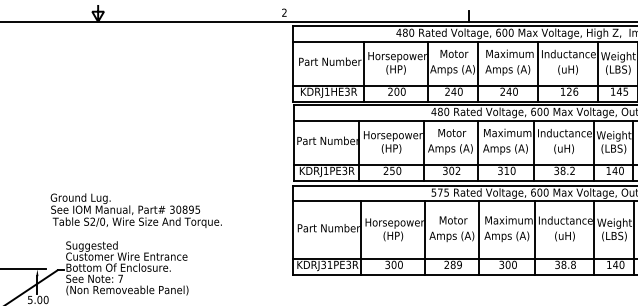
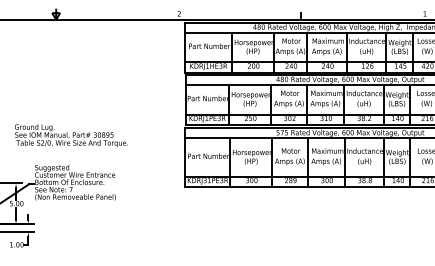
text: (136, 210) -> (71, 135), moved

